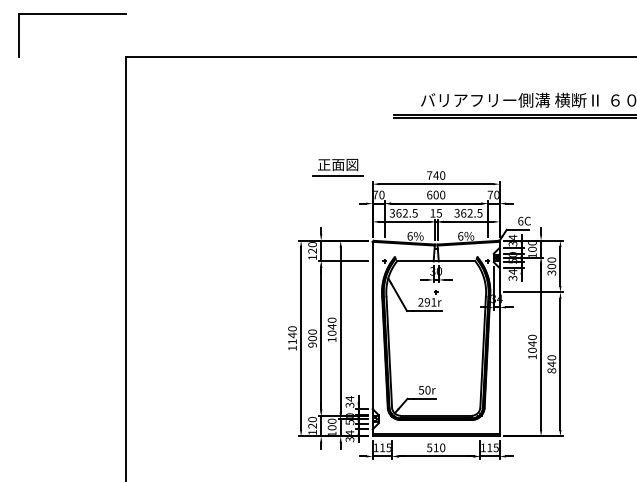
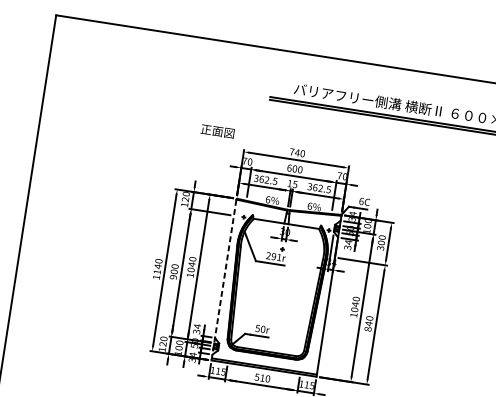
line: (337, 175) -> (215, 140), removed
line: (372, 338) -> (223, 279), solid -> dashed

